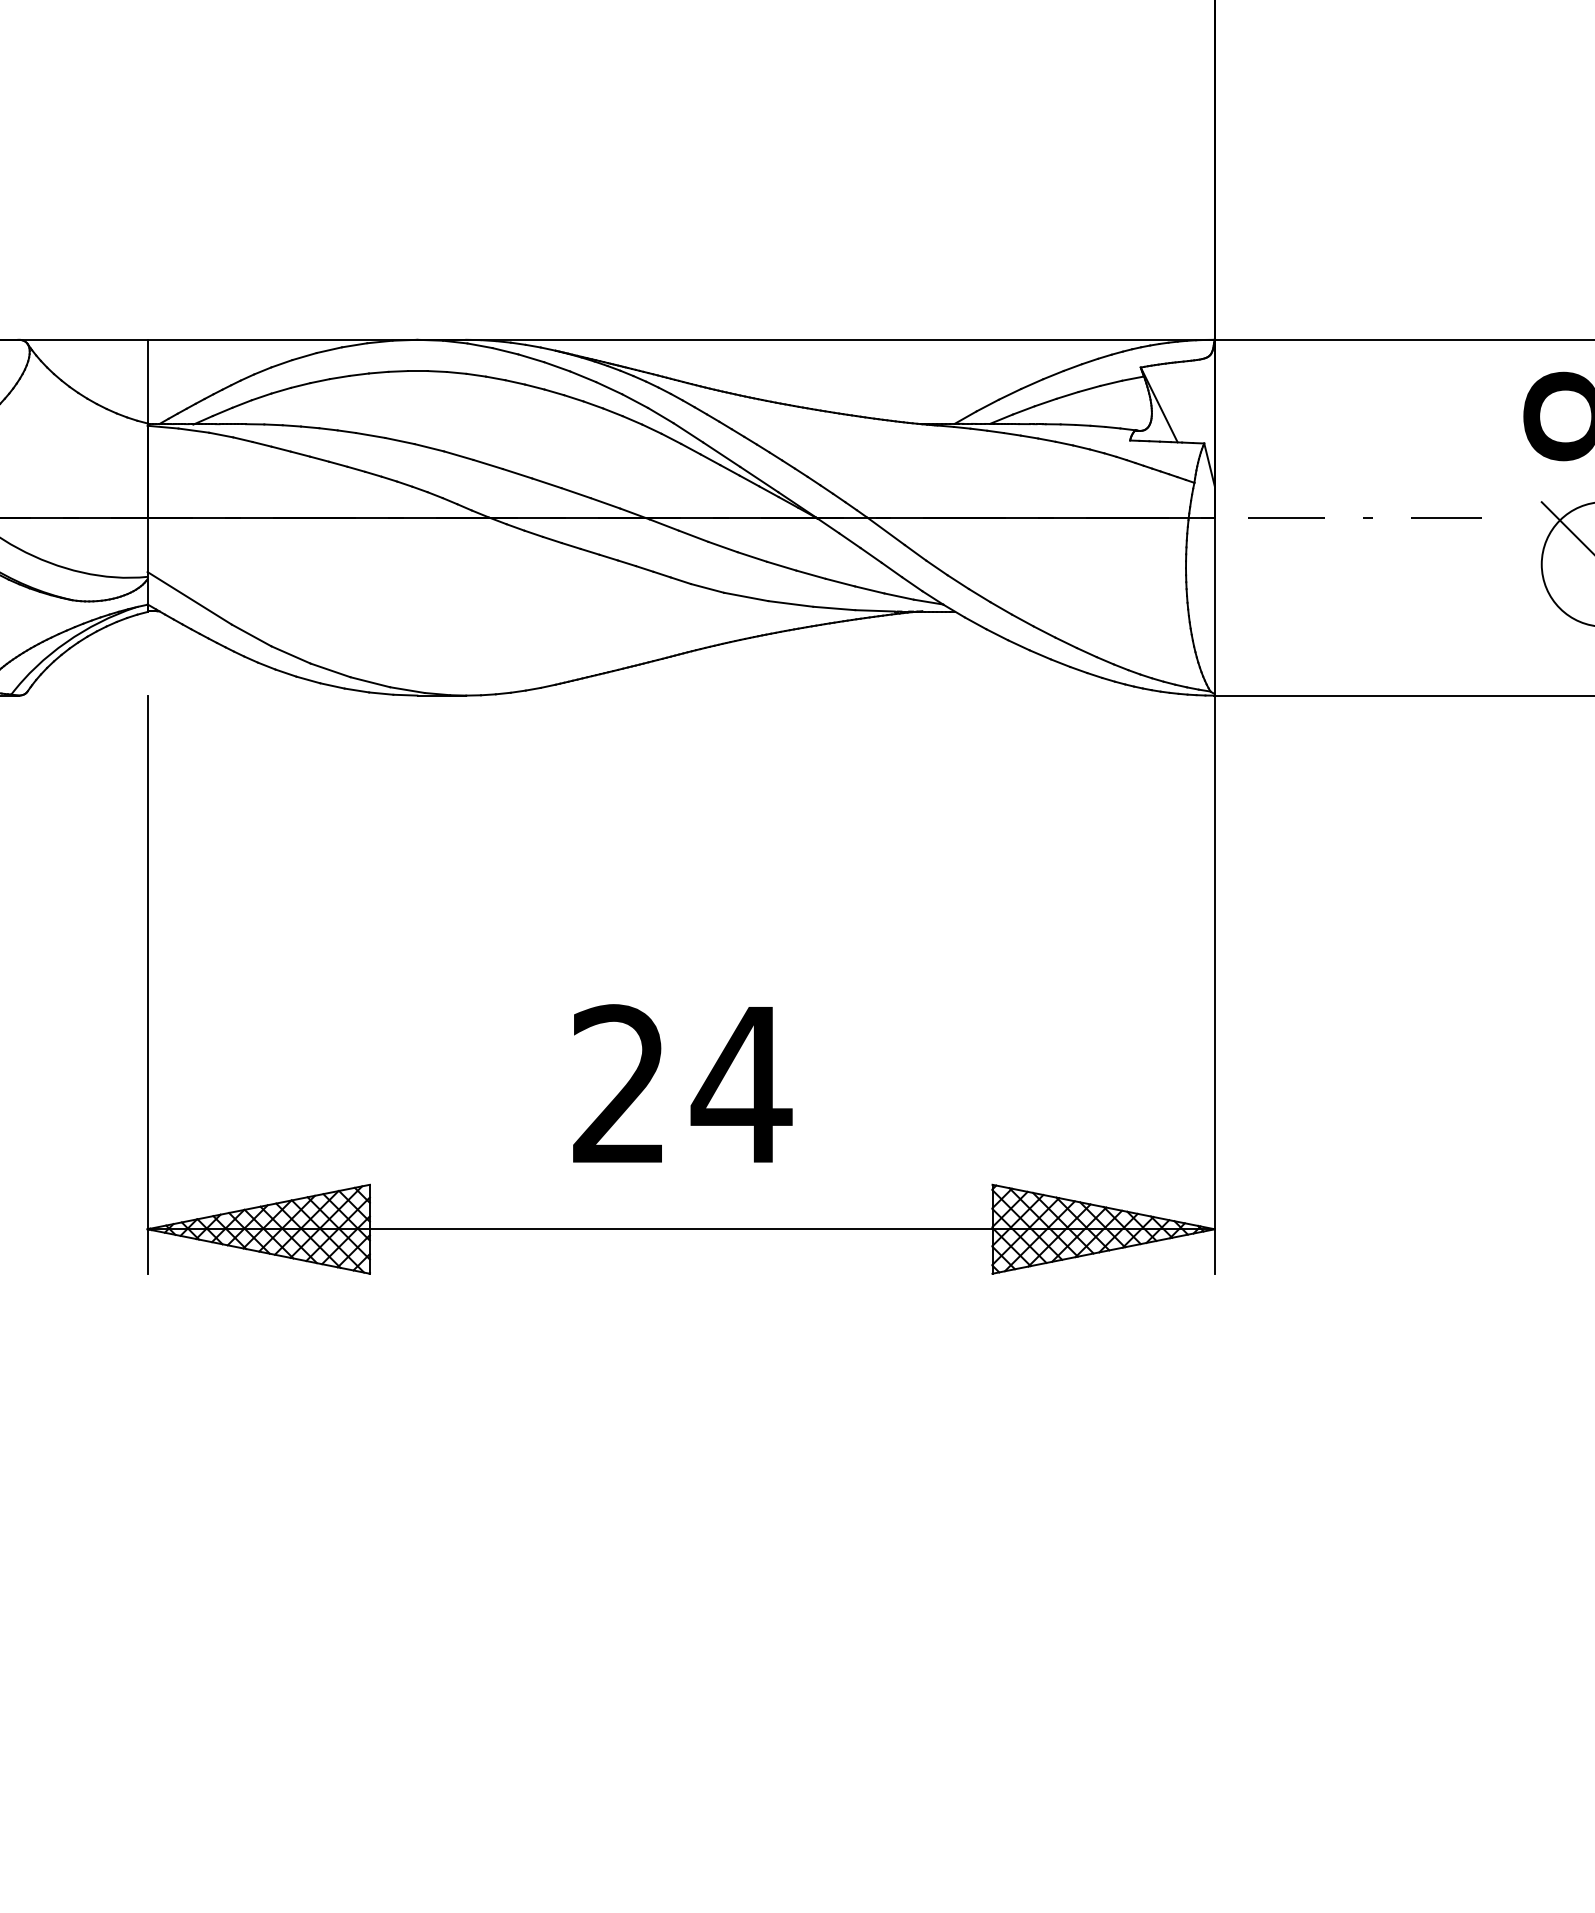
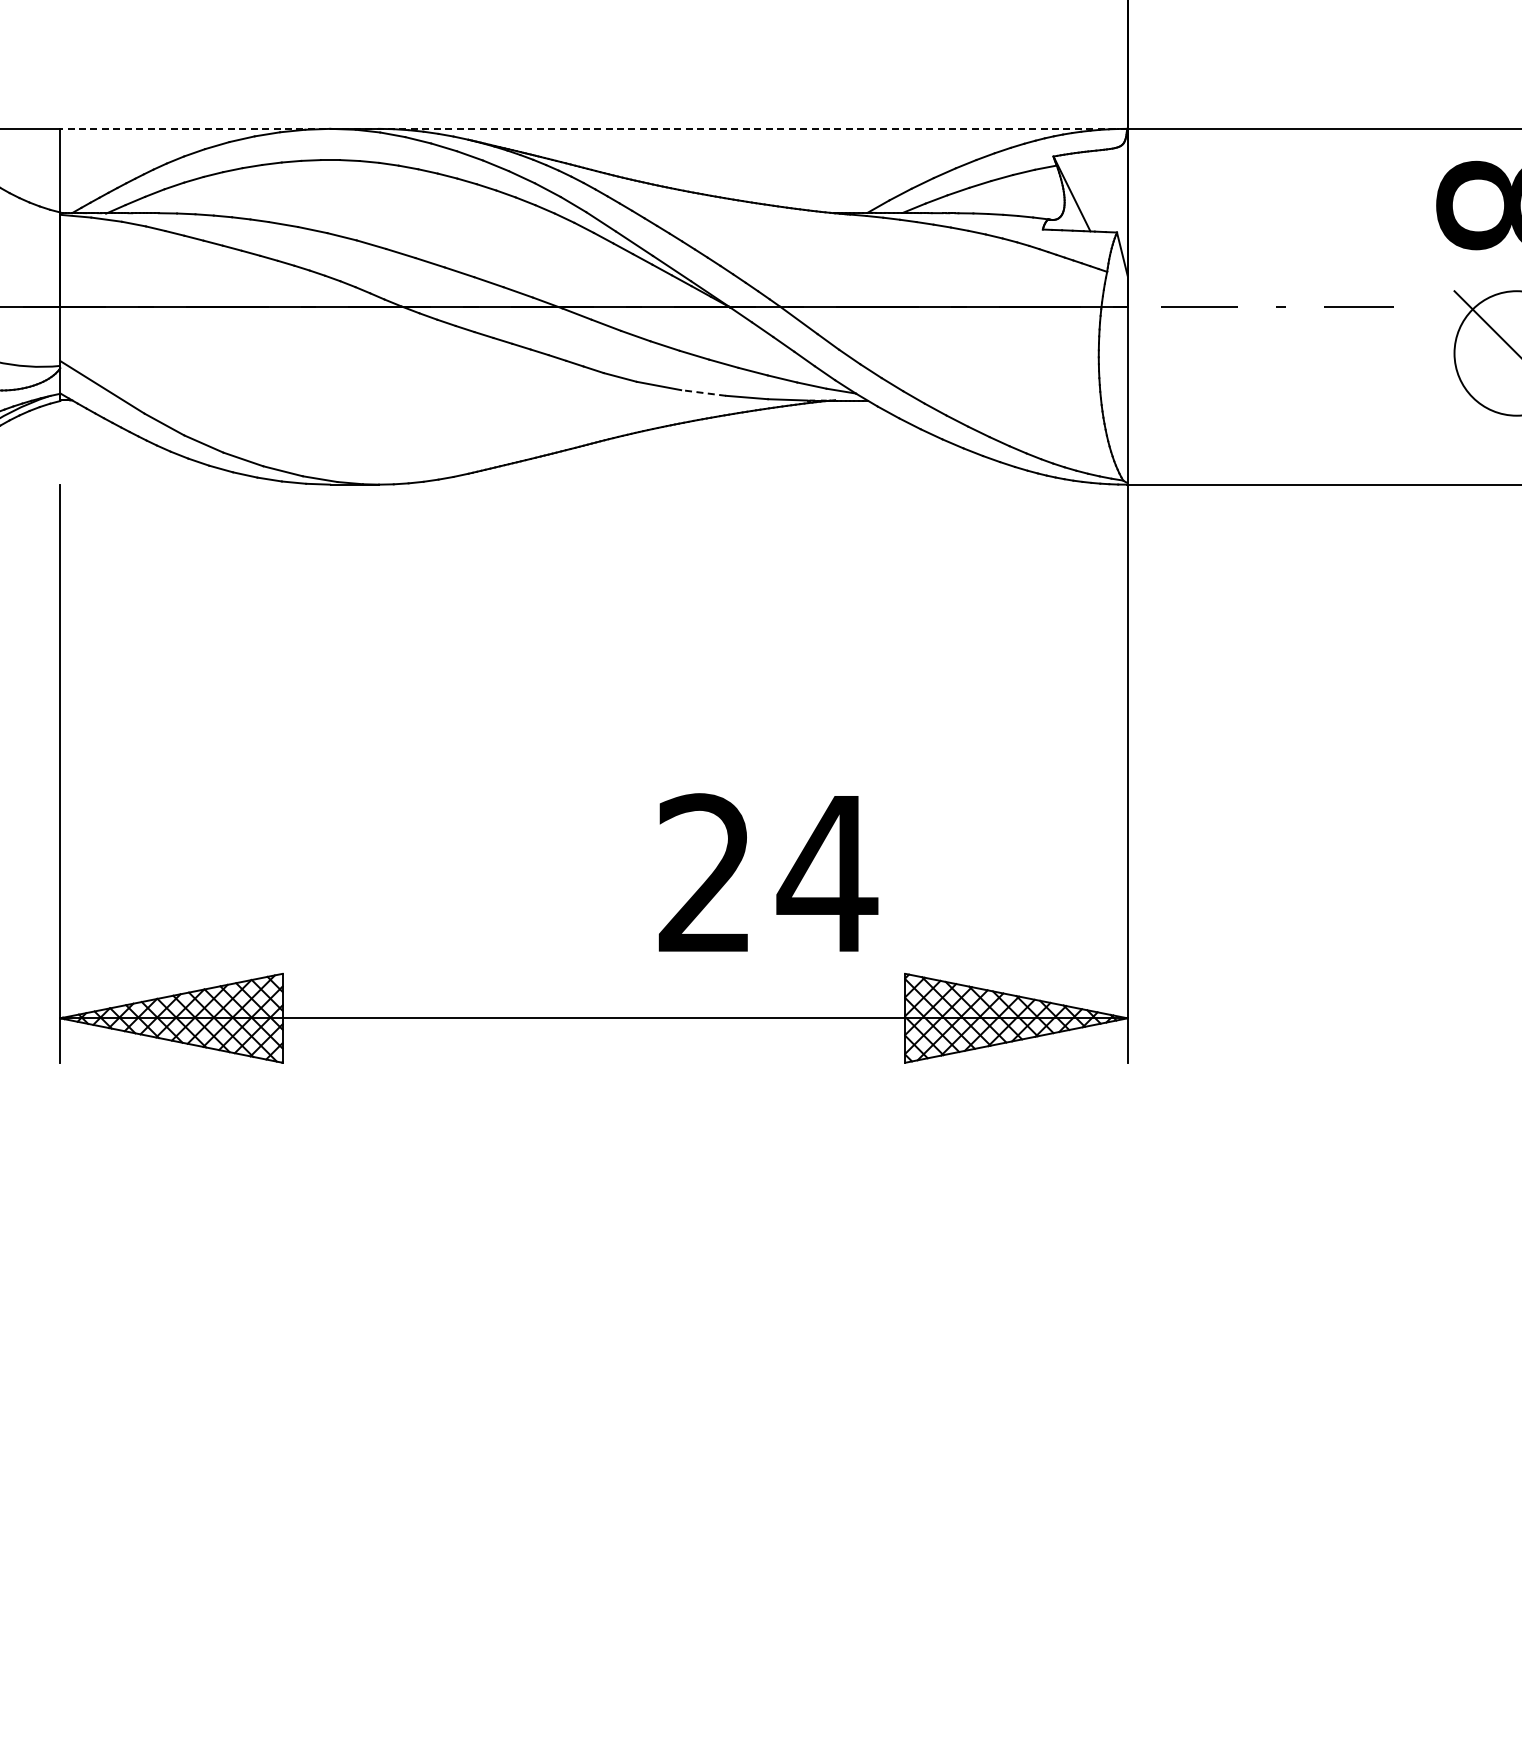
line: (681, 339) -> (594, 128), solid -> dashed
line: (790, 603) -> (703, 392), solid -> dashed
text: (682, 1083) -> (768, 872), moved

